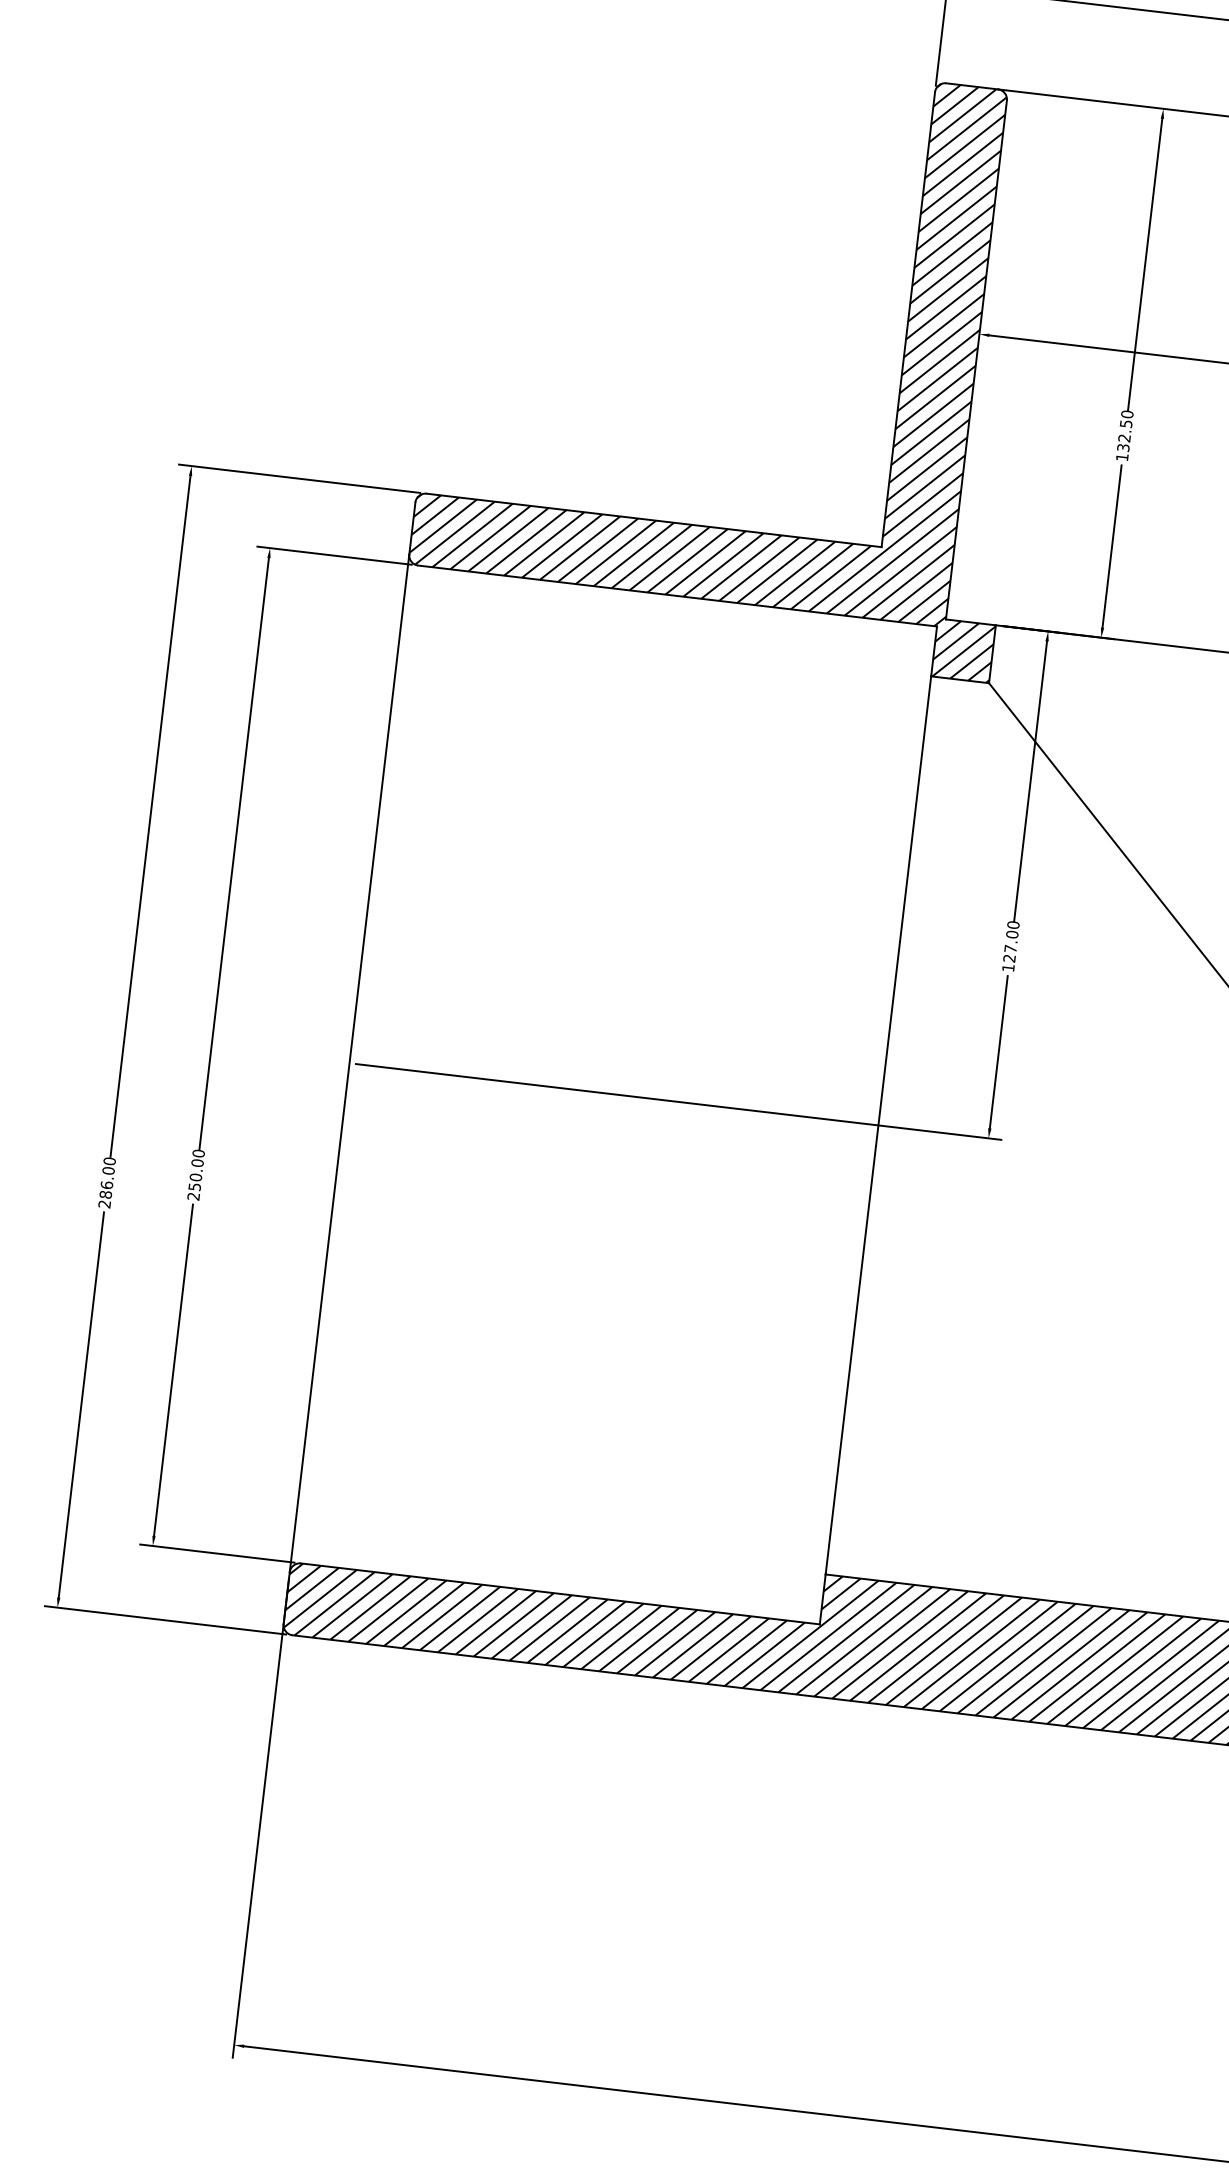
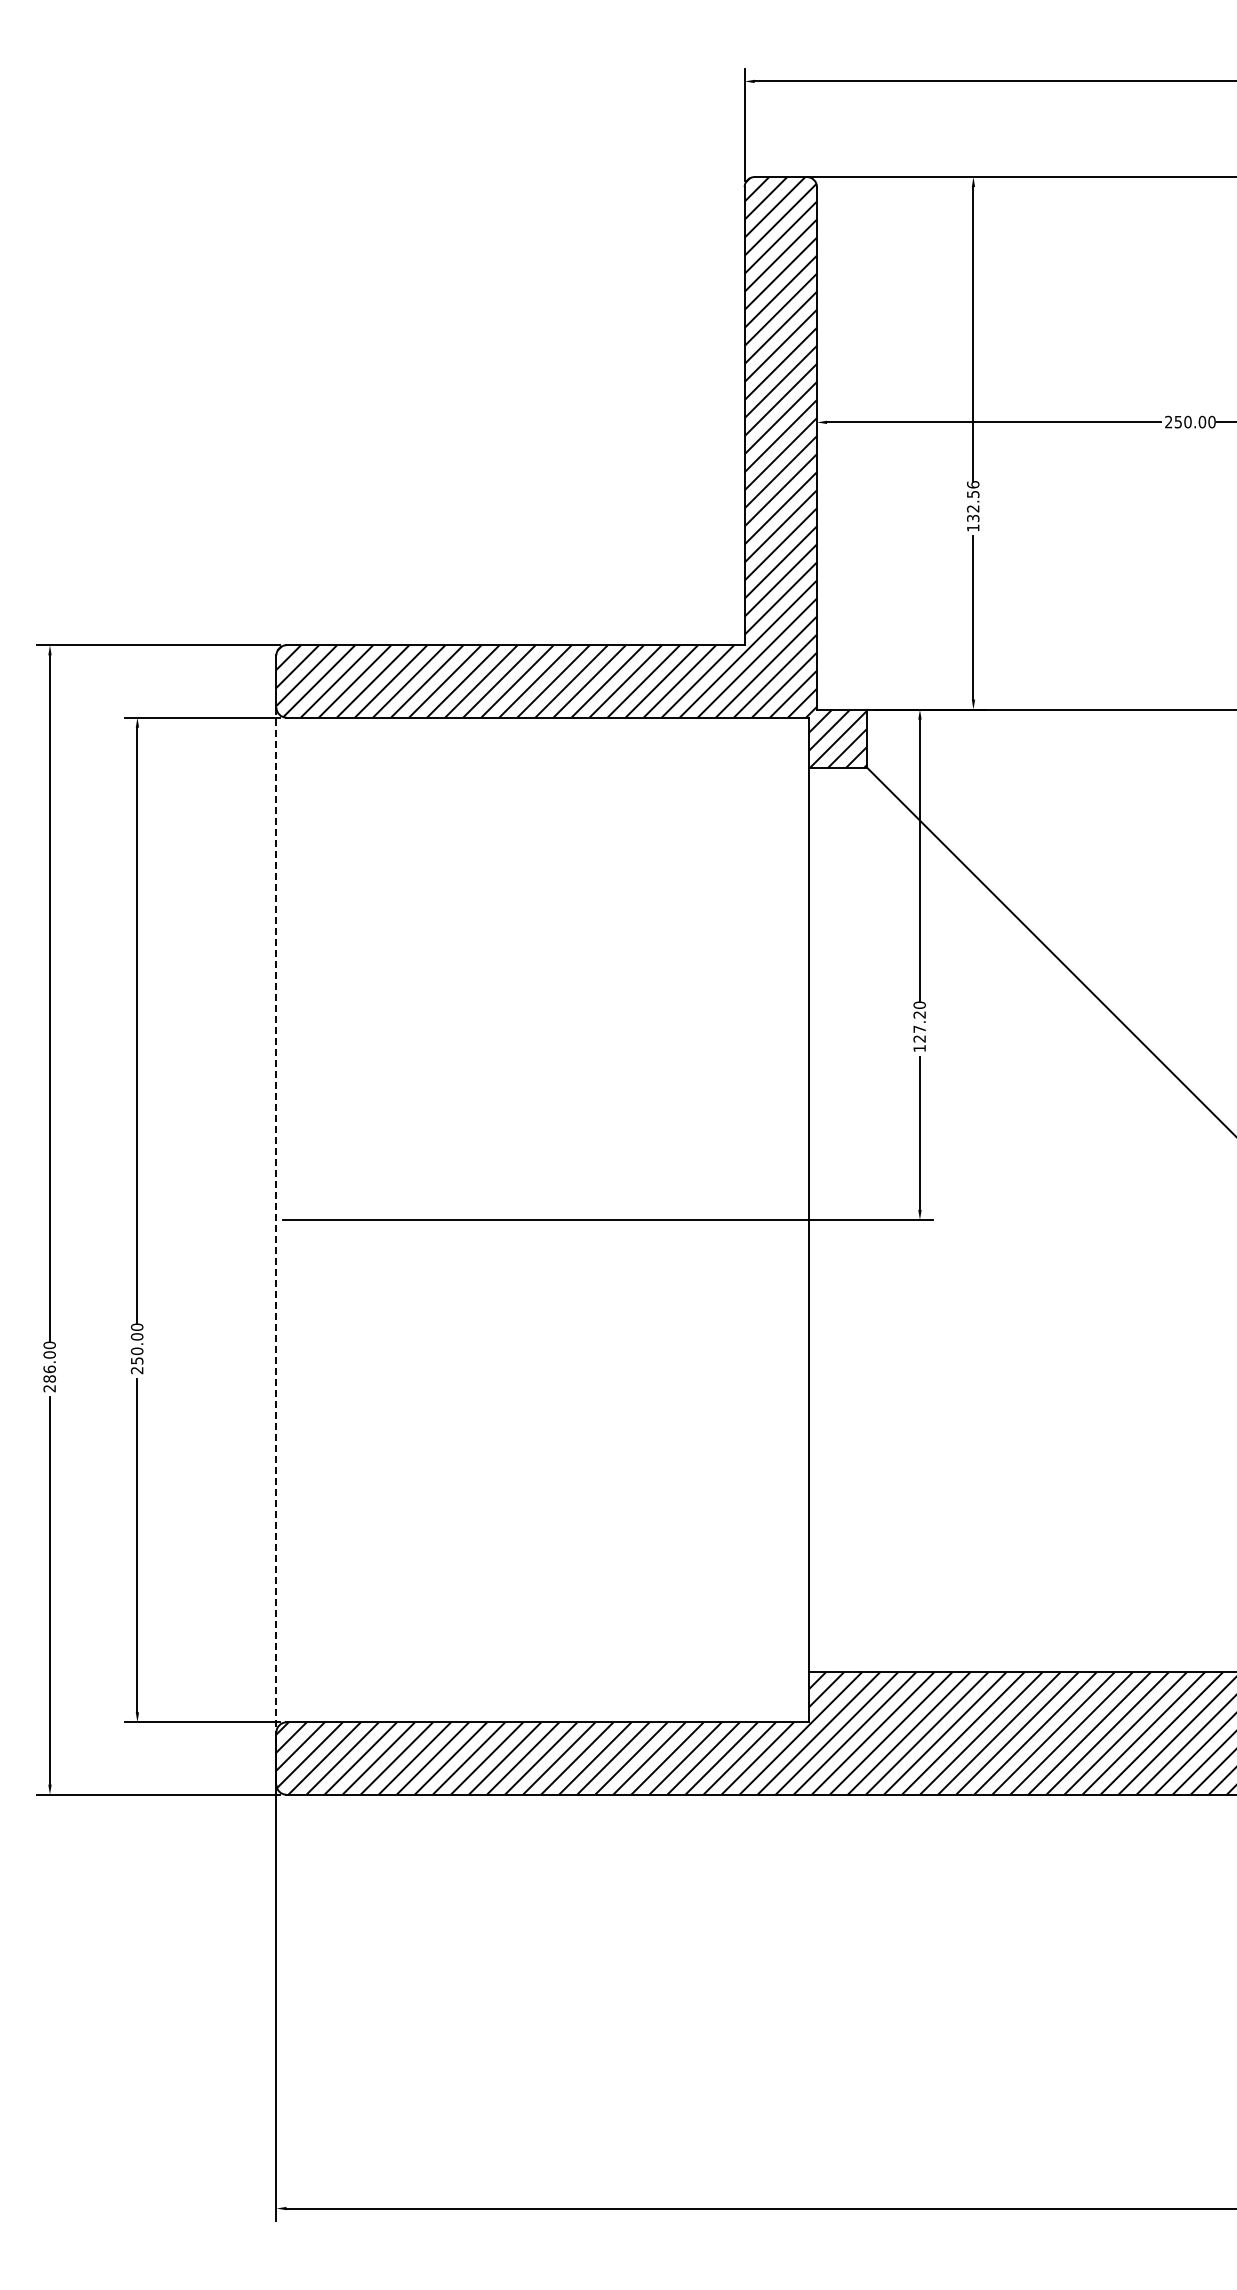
text: (1127, 414) -> (973, 484), 132.50 -> 132.56
text: (1012, 934) -> (919, 1014), 127.00 -> 127.20
line: (349, 1063) -> (276, 1220), solid -> dashed

